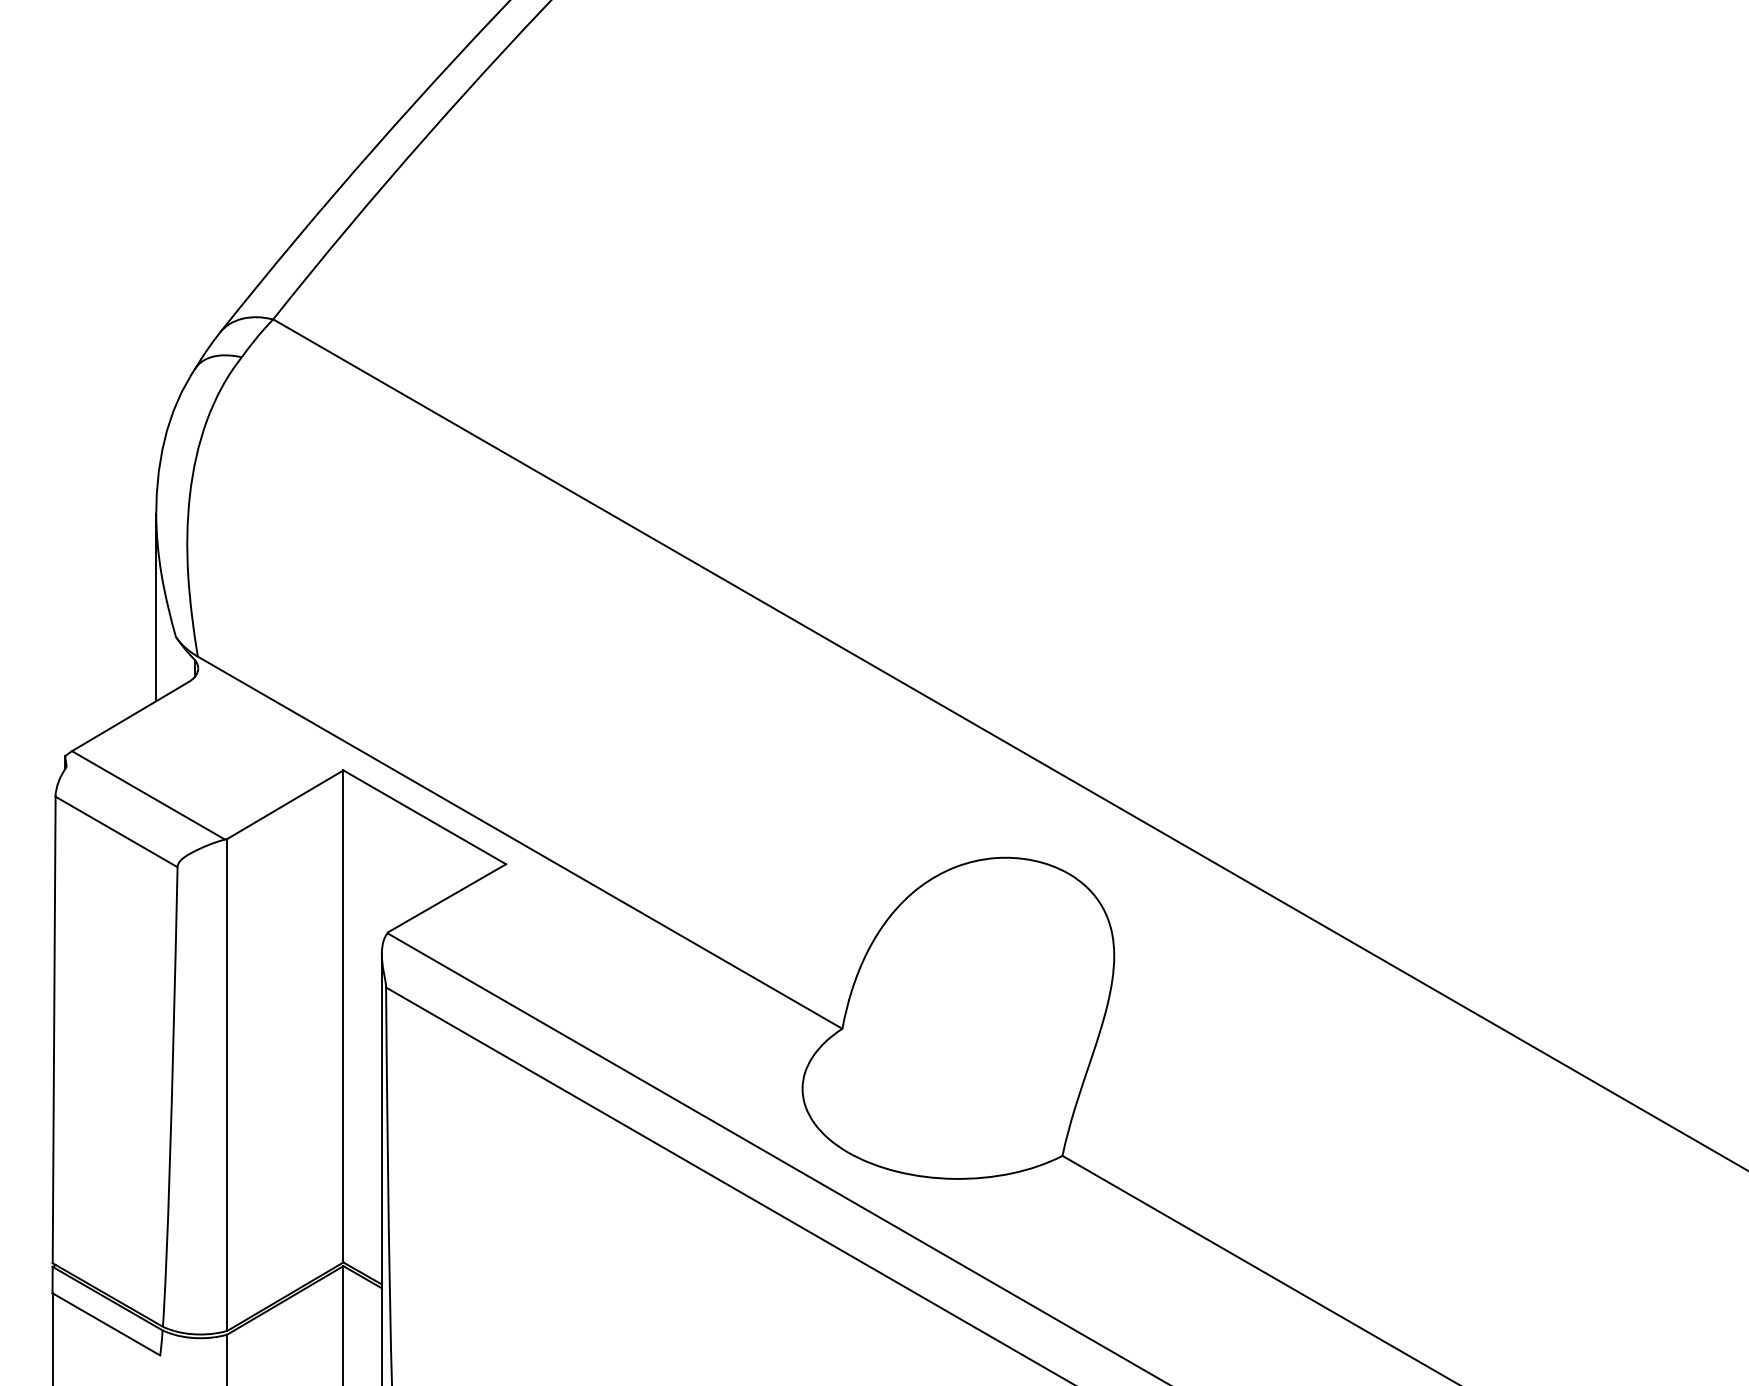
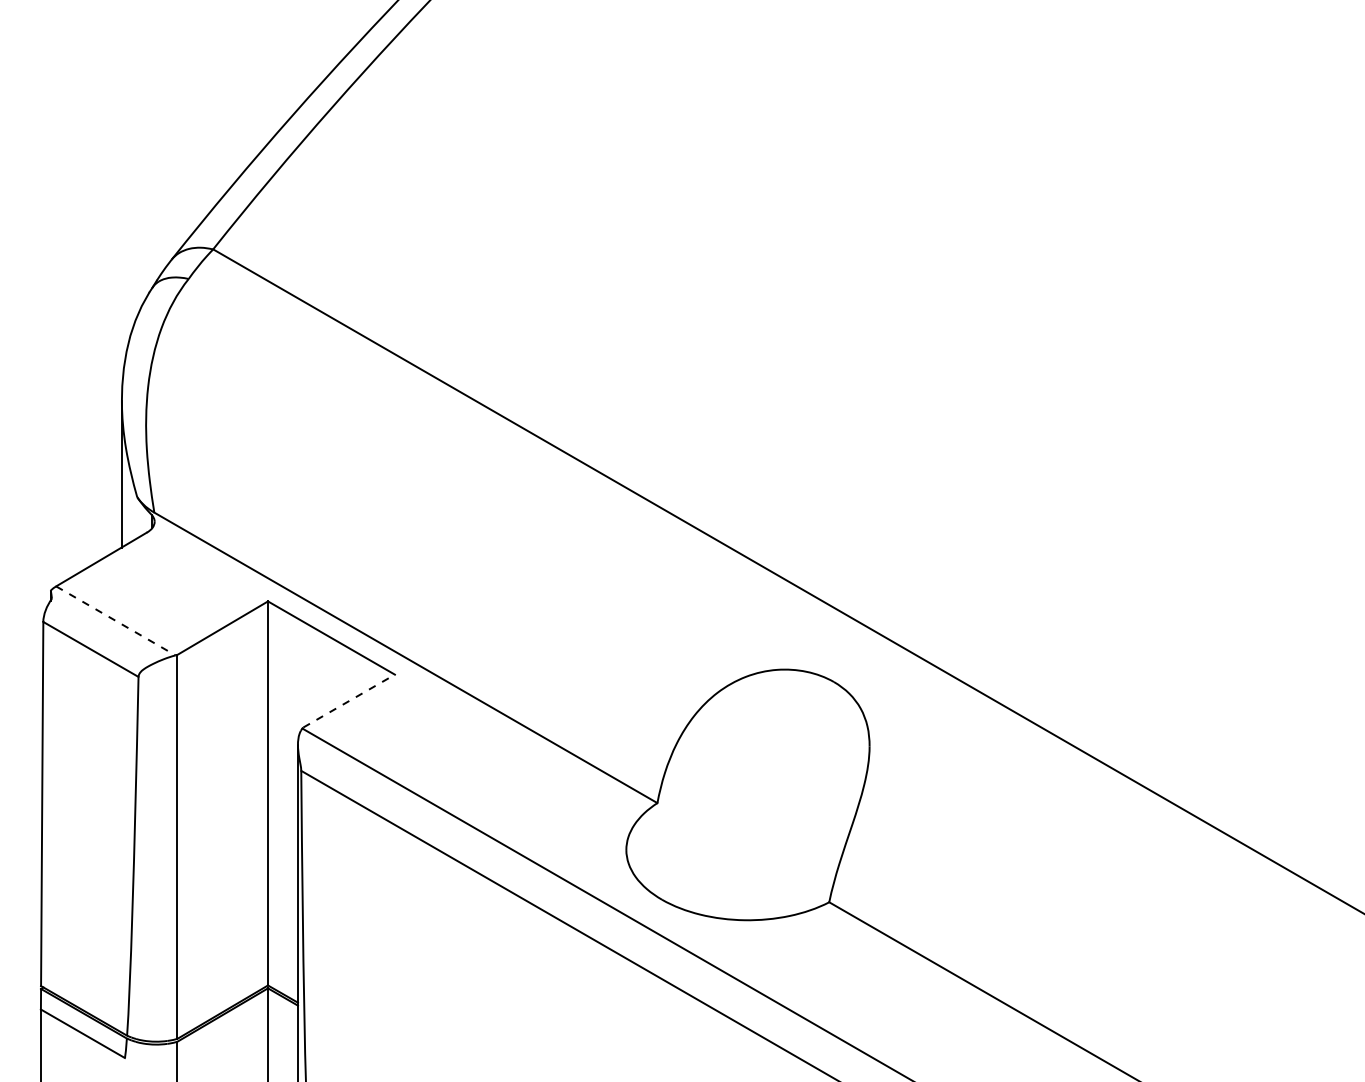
line: (148, 794) -> (115, 620), solid -> dashed
line: (447, 898) -> (349, 701), solid -> dashed

